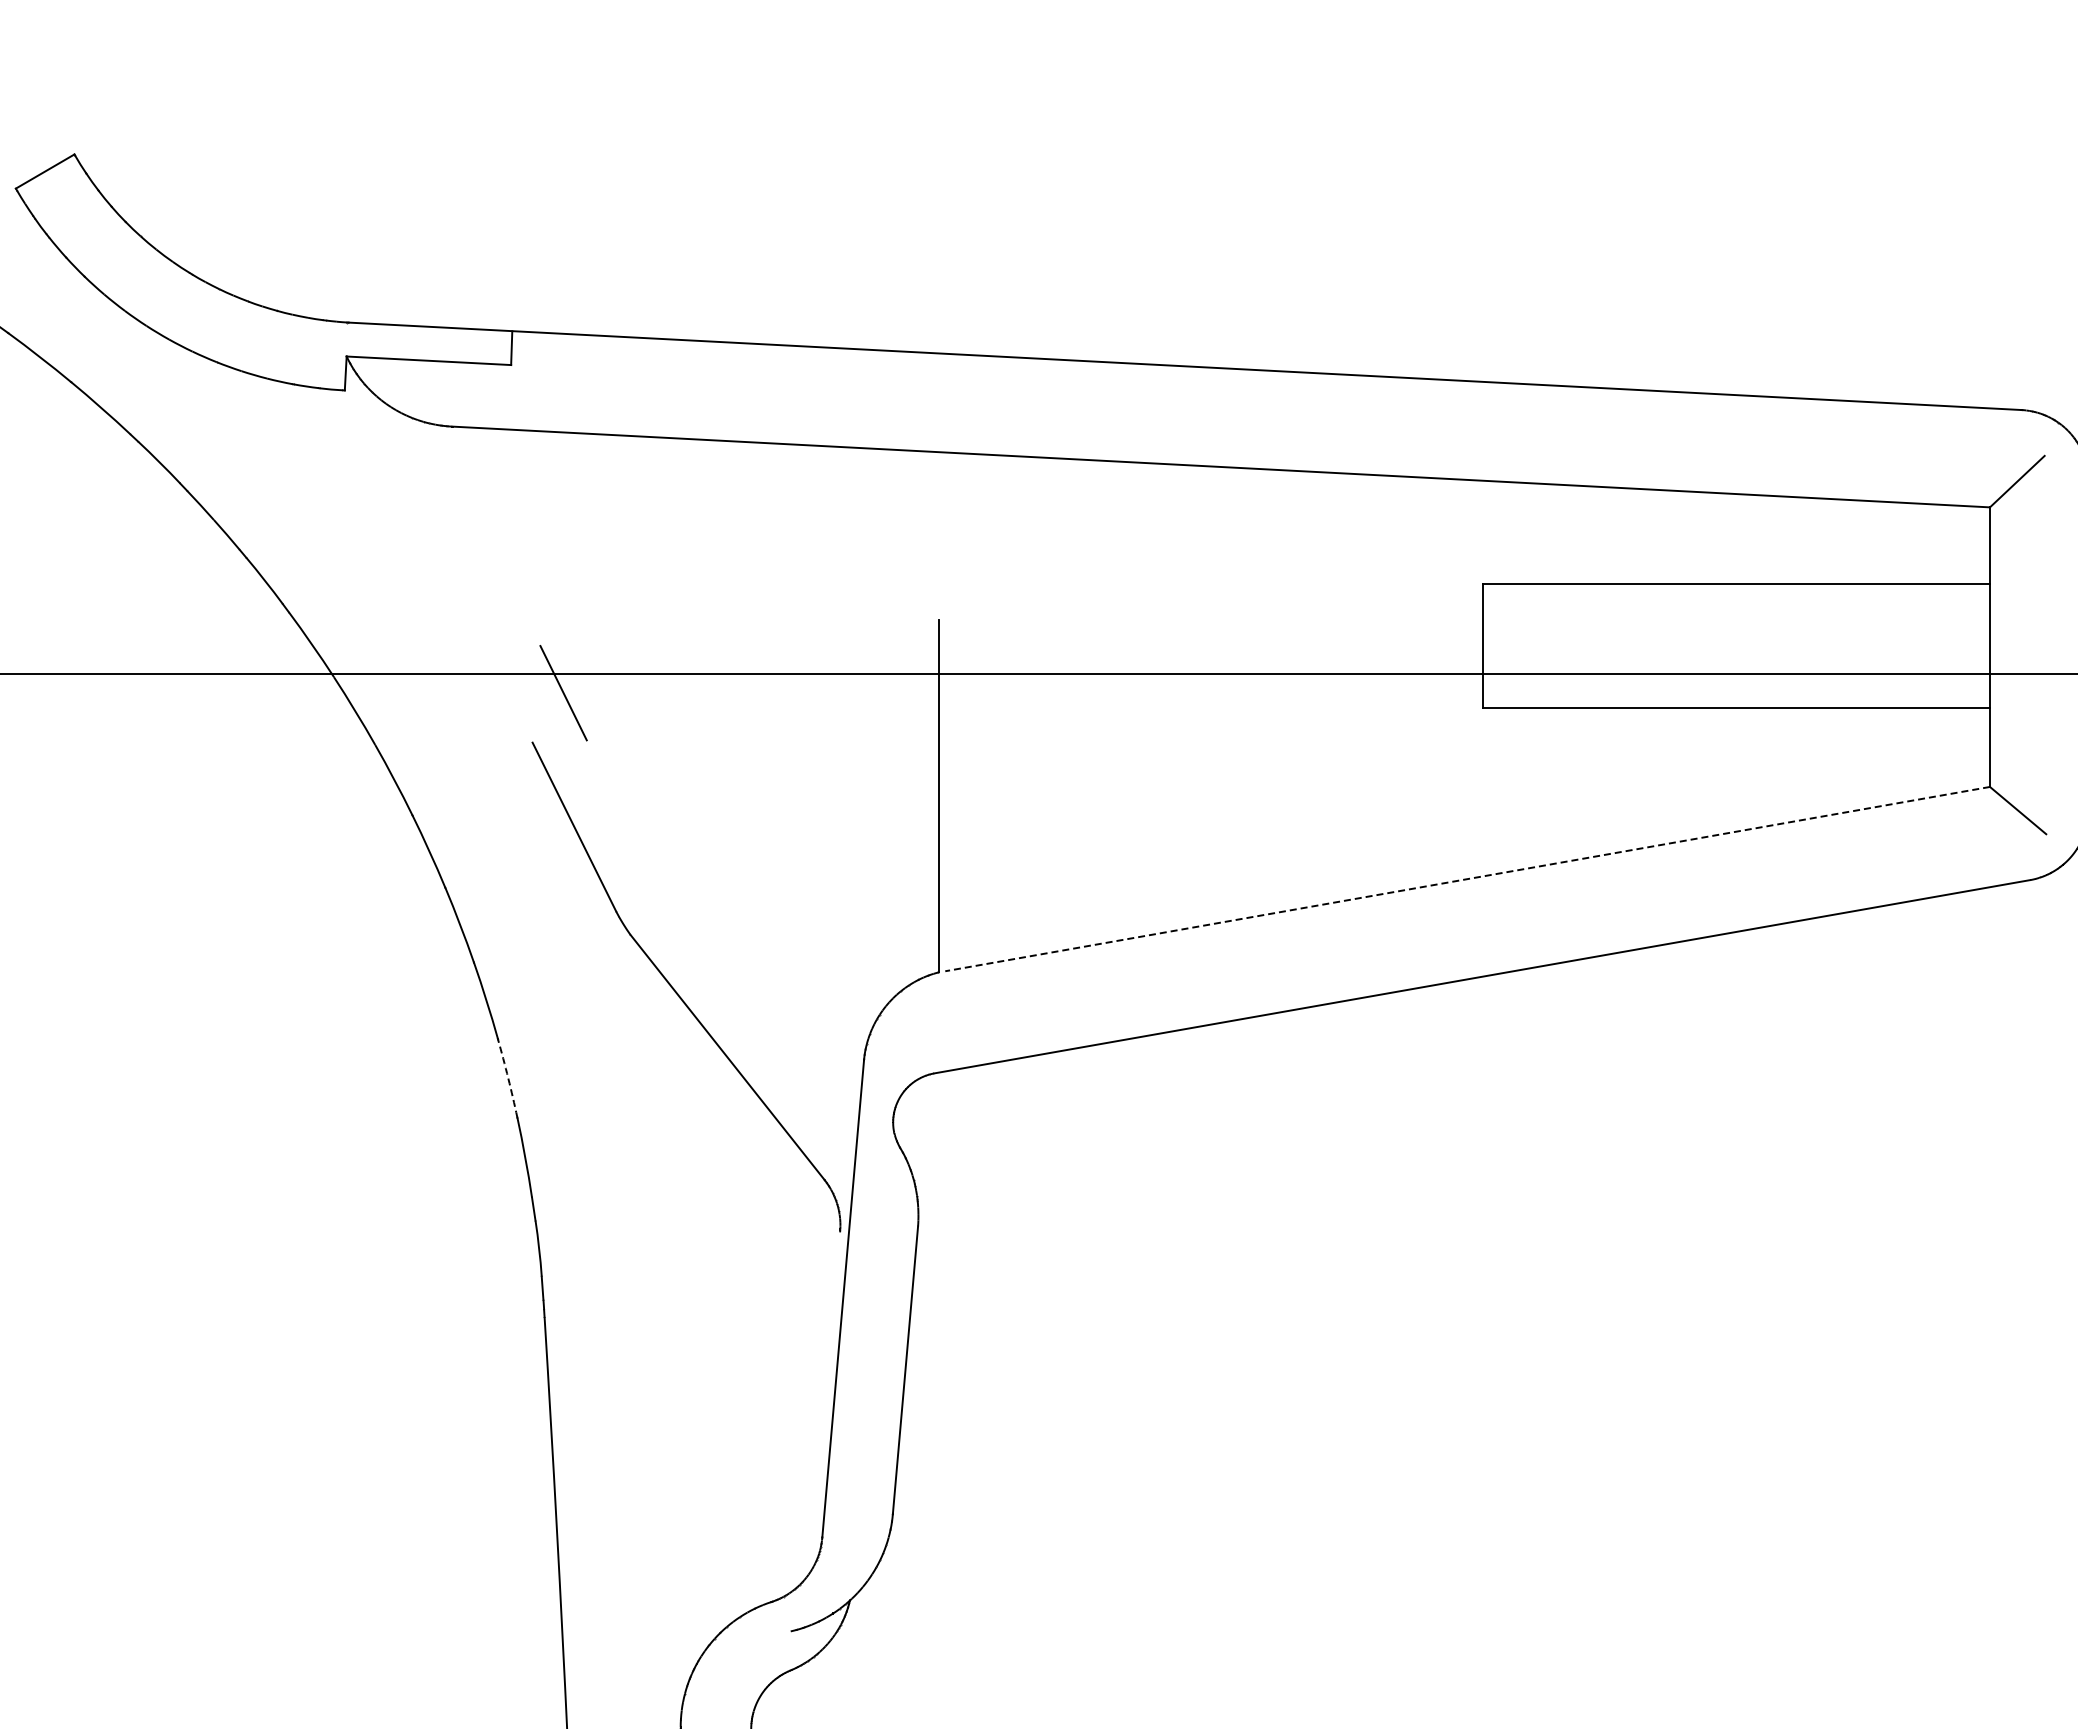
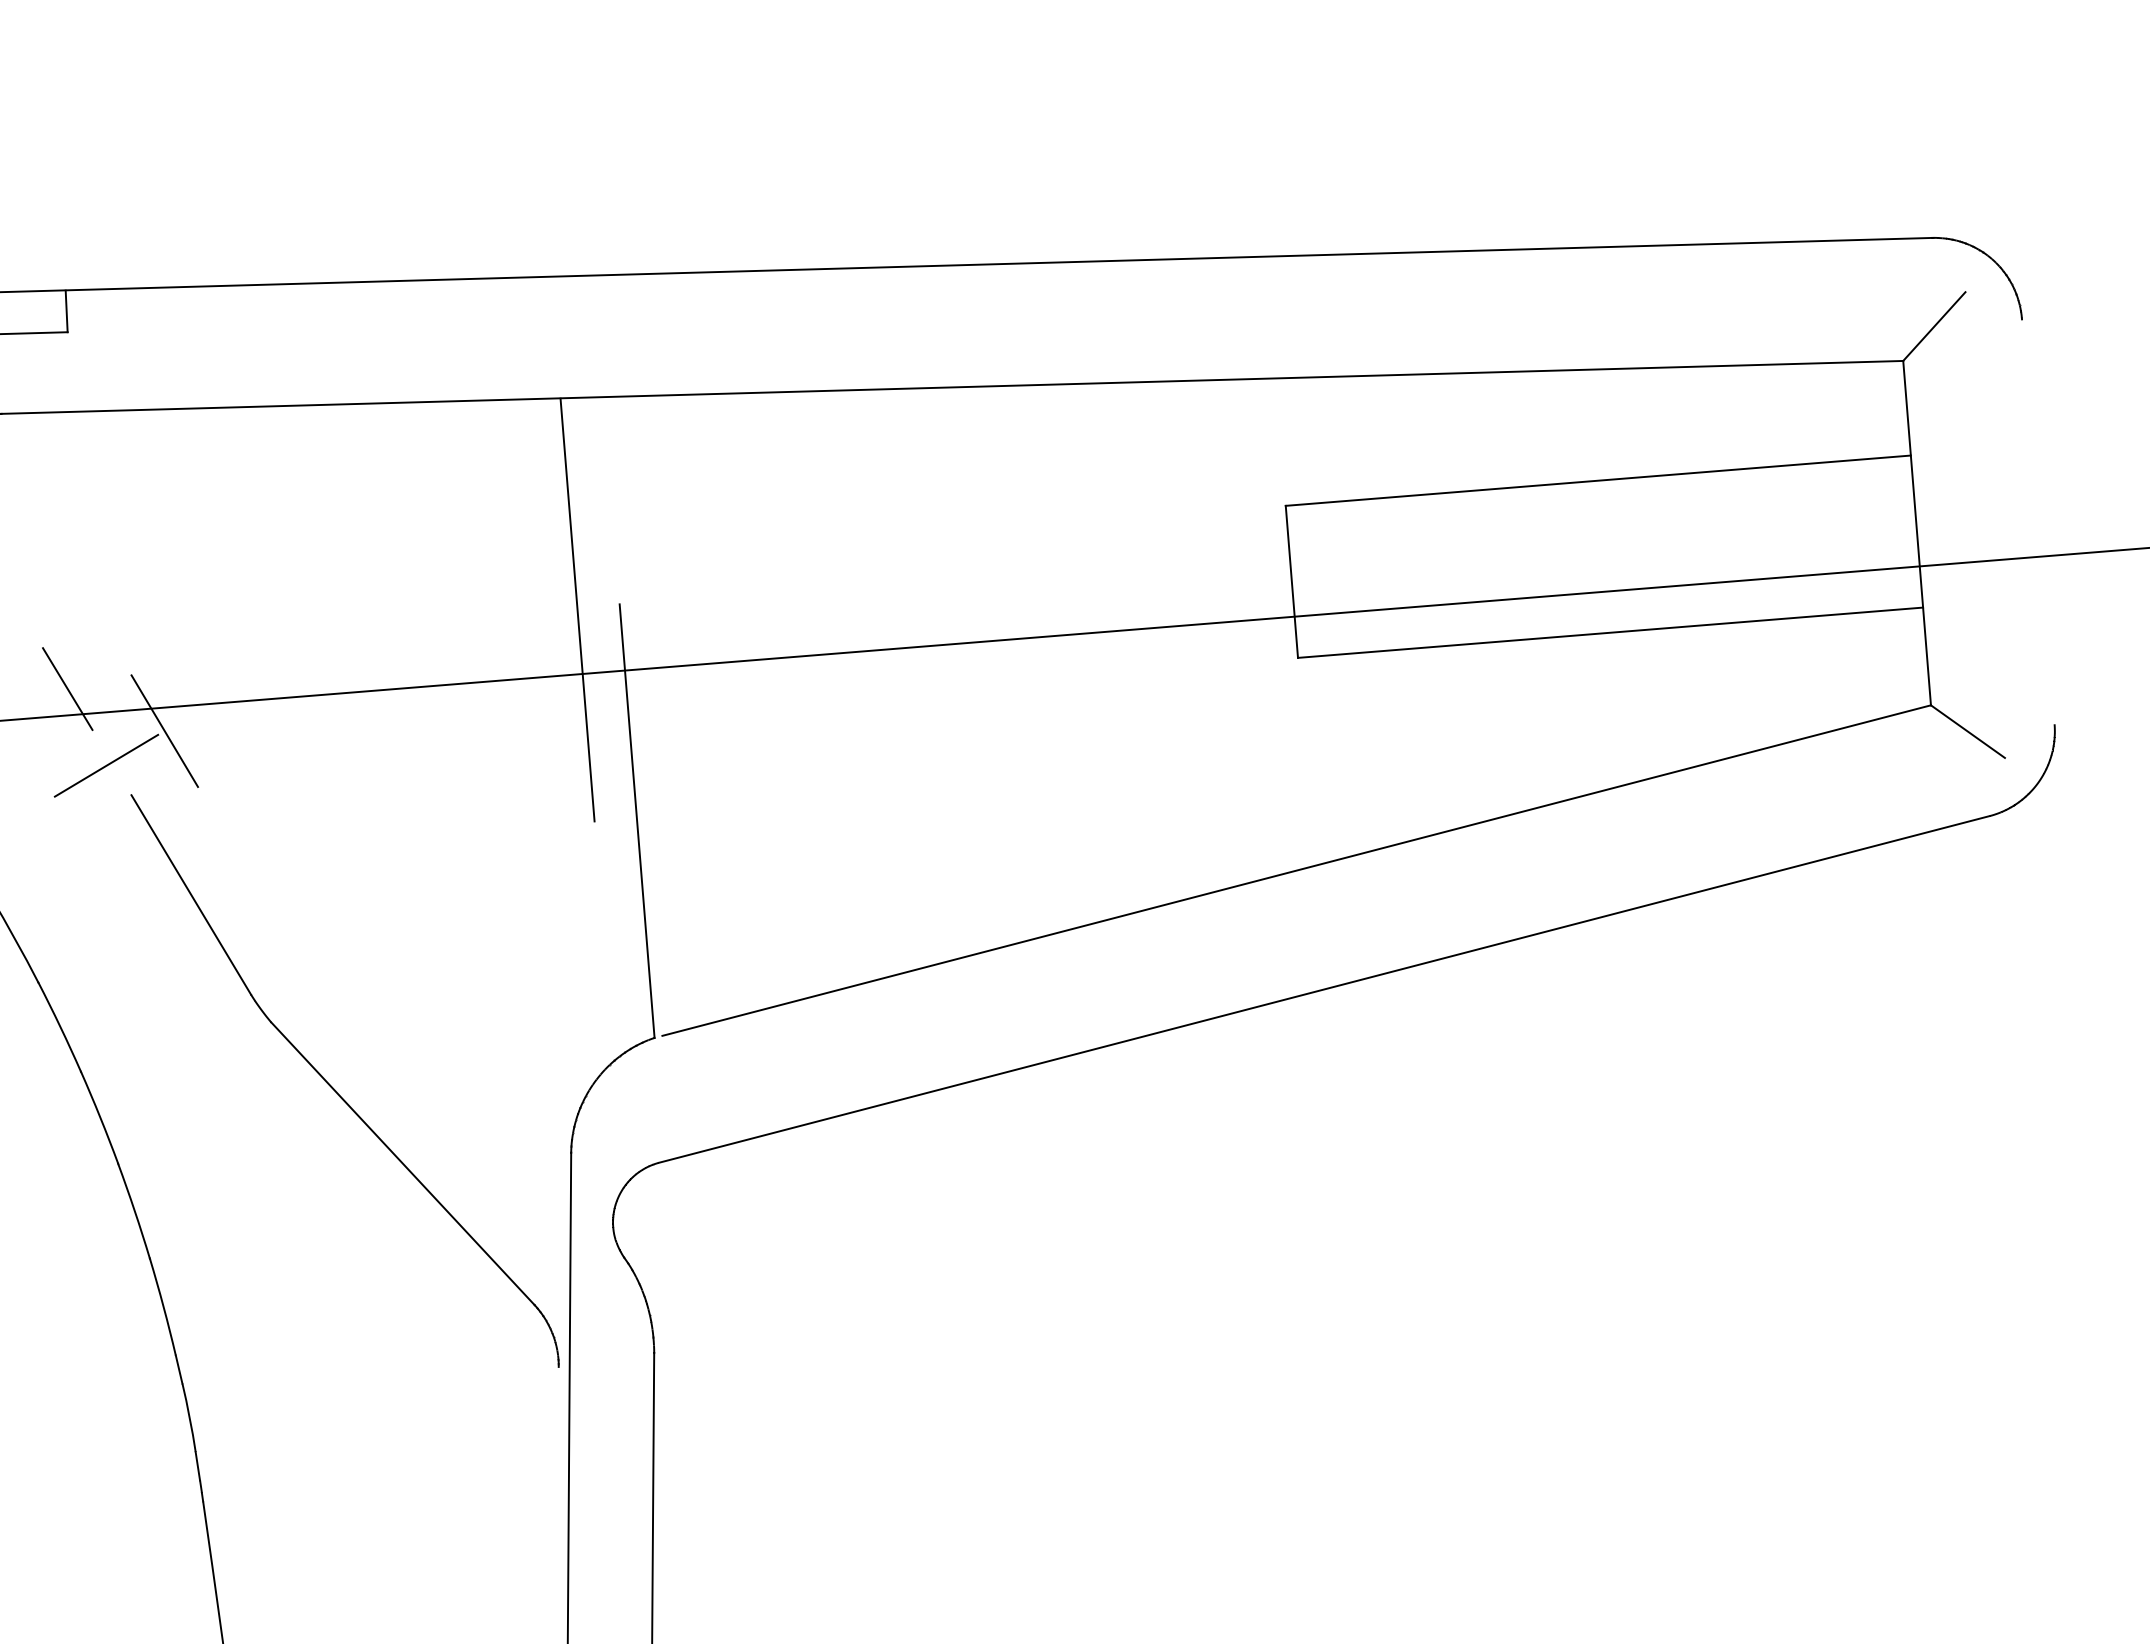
line: (904, 621) -> (577, 609), added
line: (487, 652) -> (66, 688), added
line: (519, 714) -> (112, 761), added
line: (1467, 879) -> (1296, 871), dashed -> solid
arc: (508, 1078) -> (135, 1211), dashed -> solid

